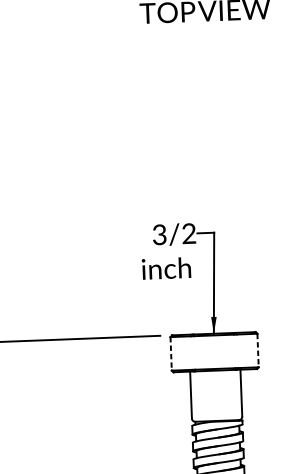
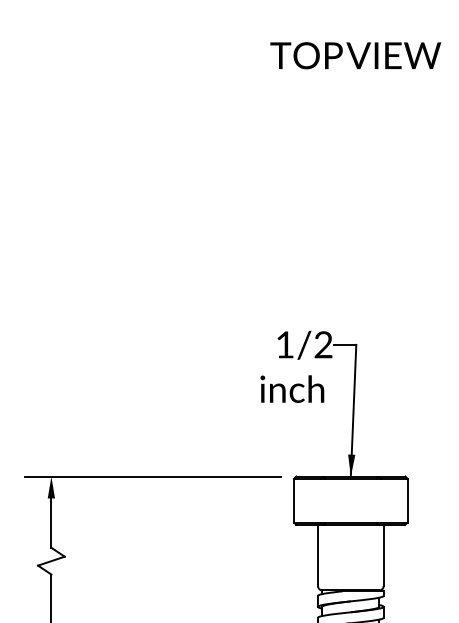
text: (159, 234) -> (284, 344), 3/2 -> 1/2
line: (257, 350) -> (407, 500), dashed -> solid
line: (171, 353) -> (294, 500), dashed -> solid

